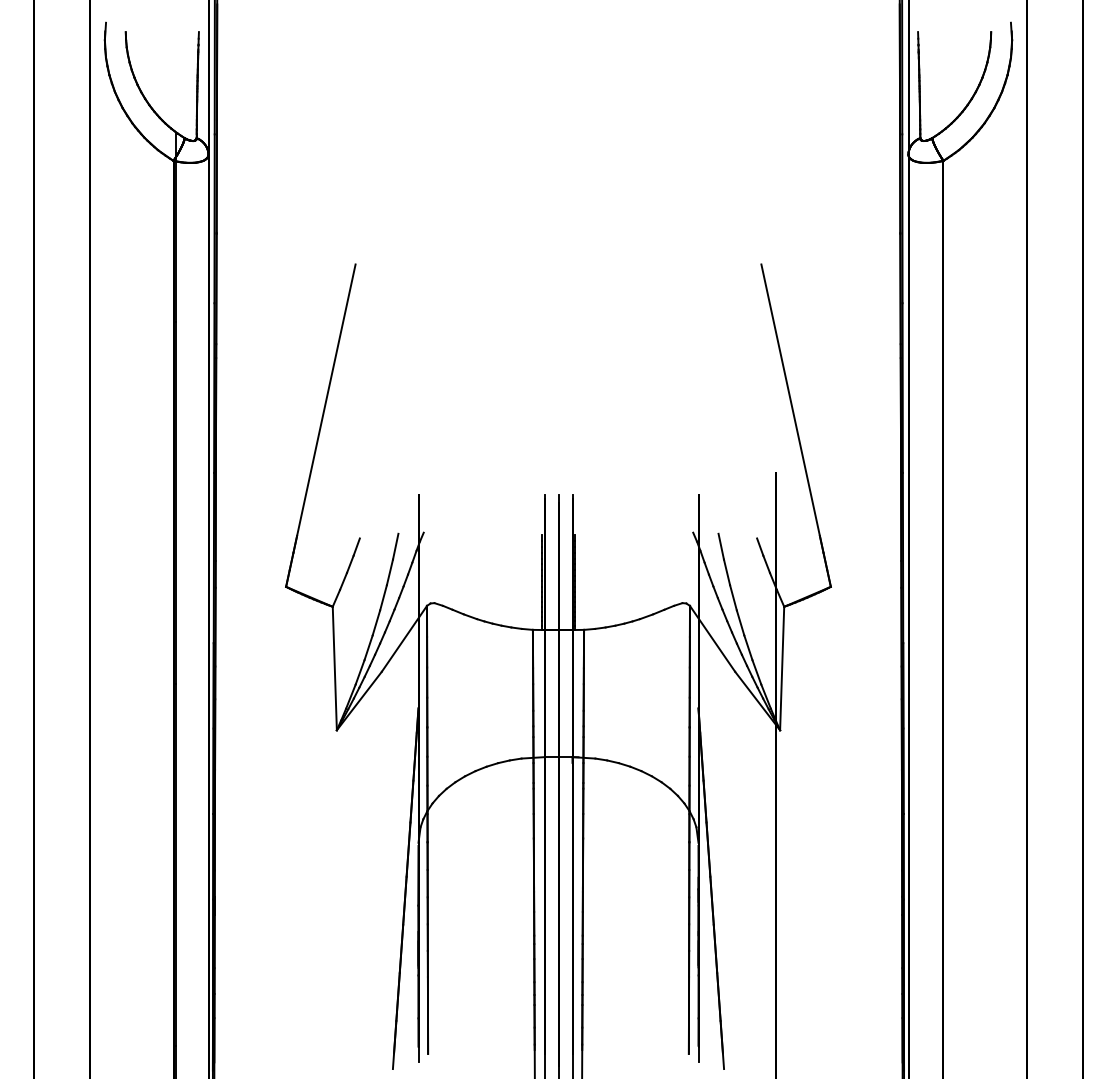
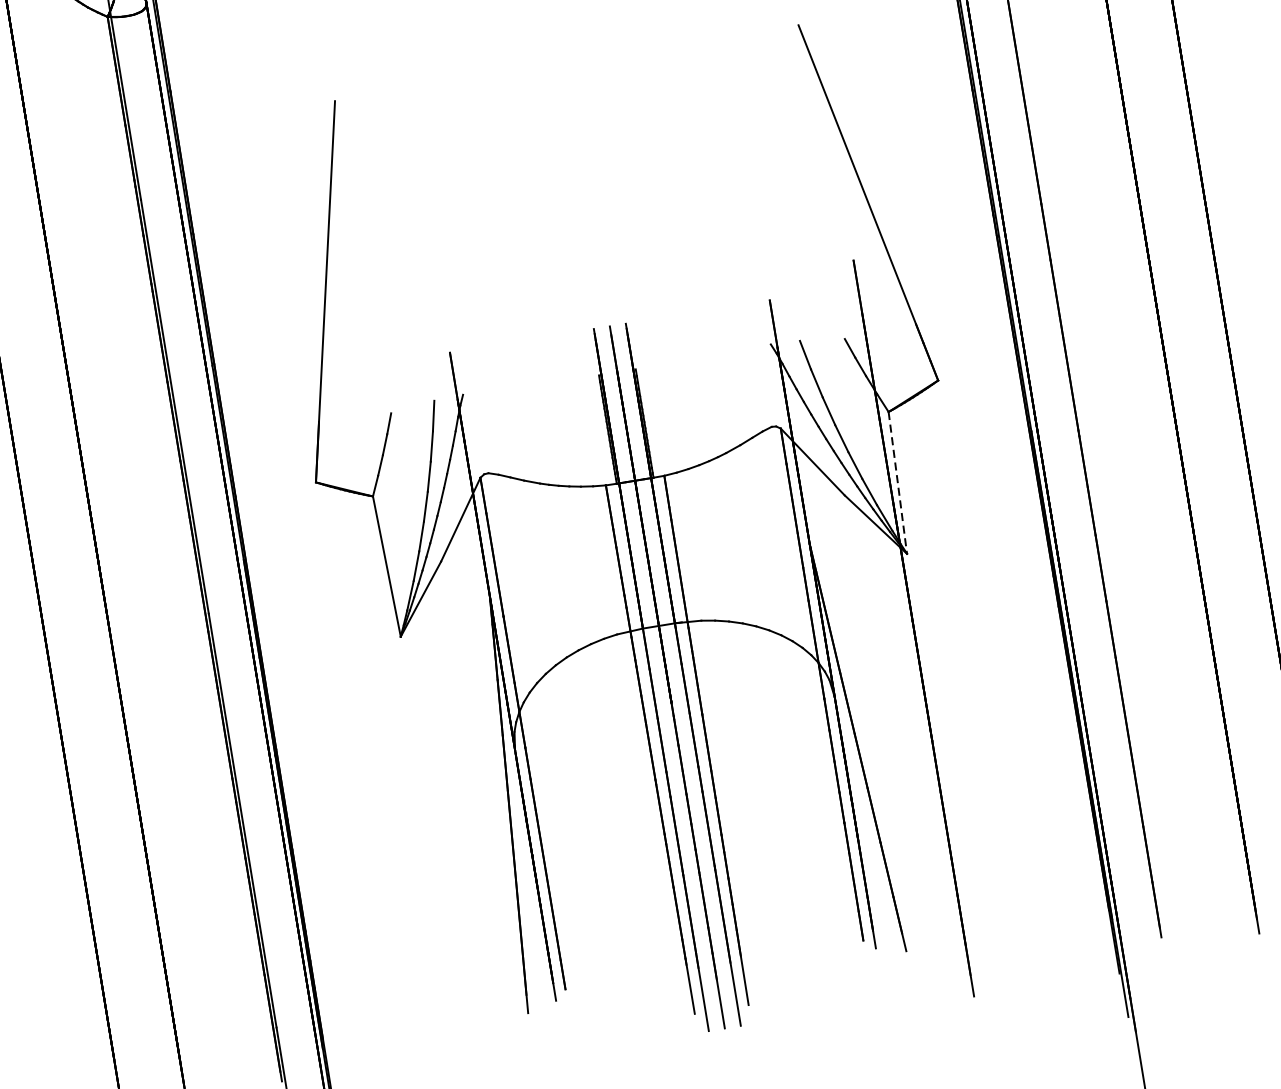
line: (782, 668) -> (898, 482), solid -> dashed

